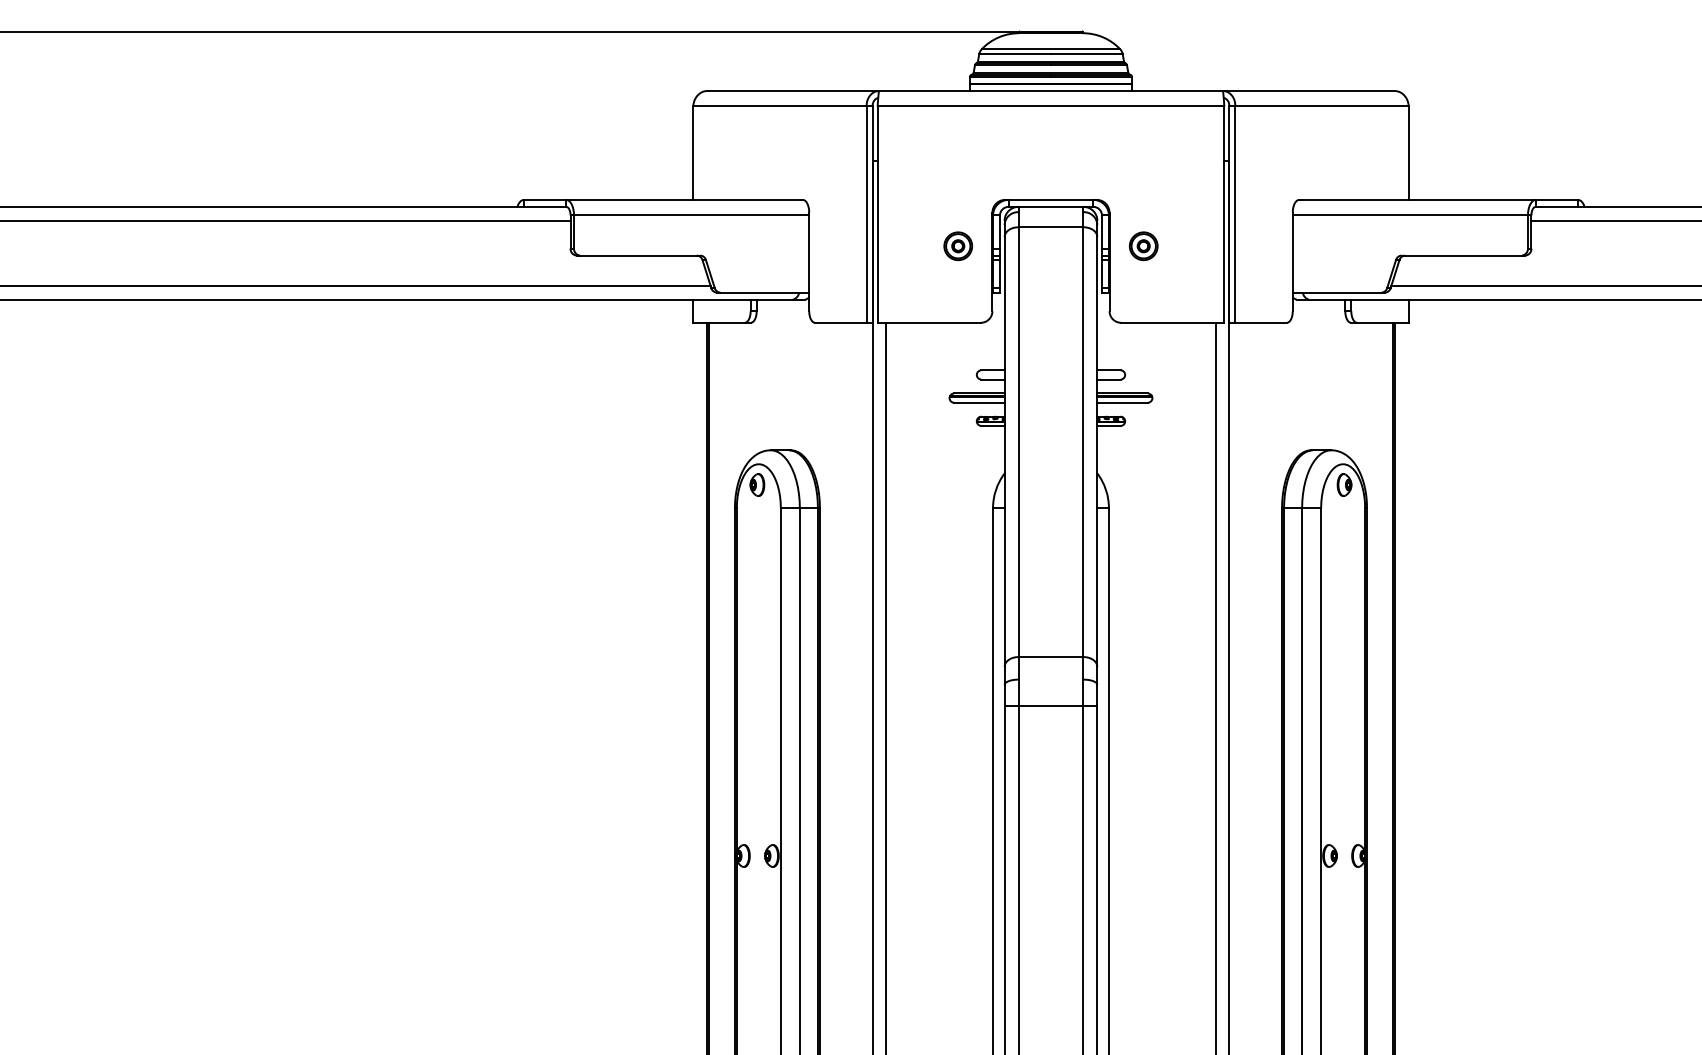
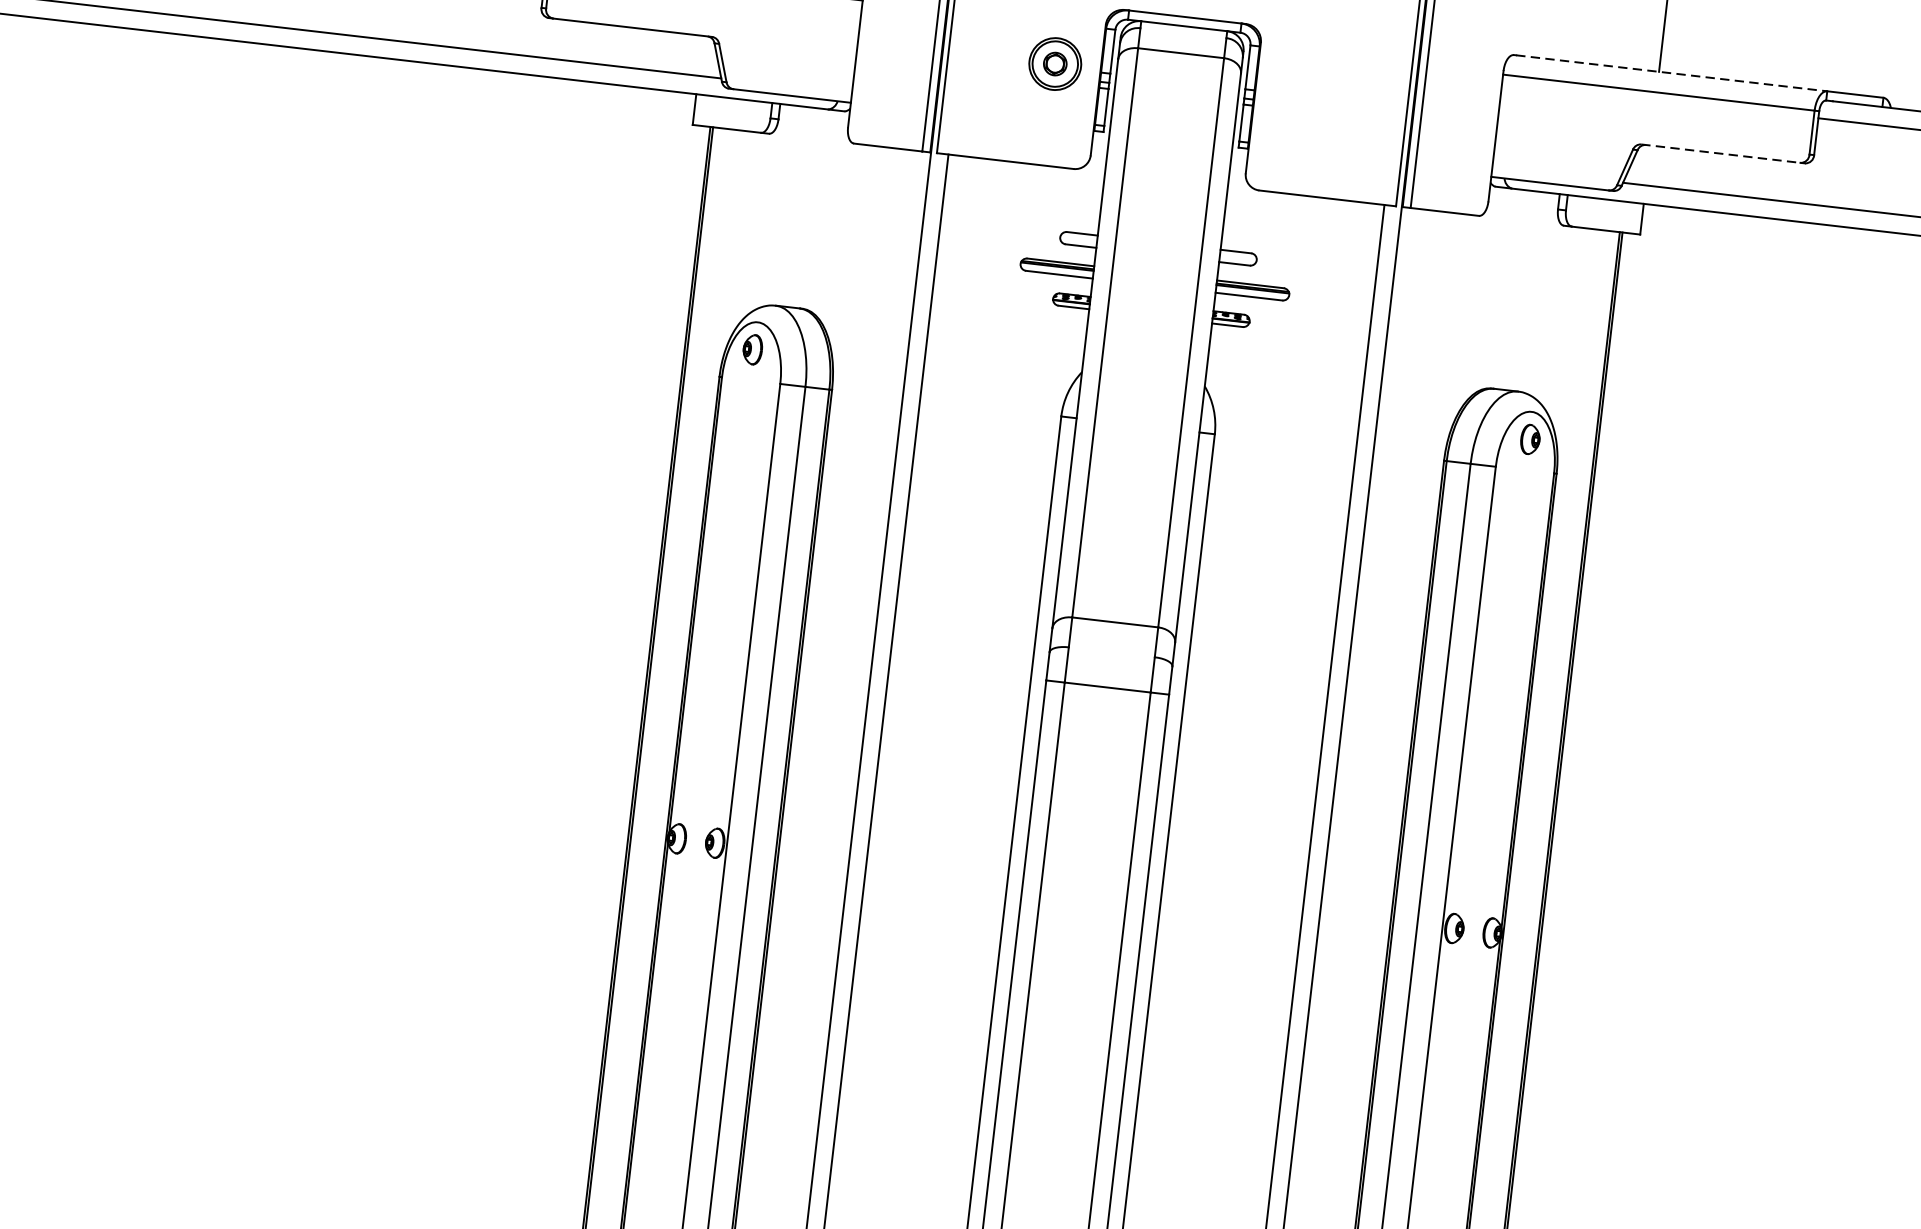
line: (1418, 199) -> (1672, 72), solid -> dashed
part: (958, 246) -> (1055, 64), size x1.4
part: (1143, 246) -> (1300, 92), removed
line: (1462, 255) -> (1721, 153), solid -> dashed

